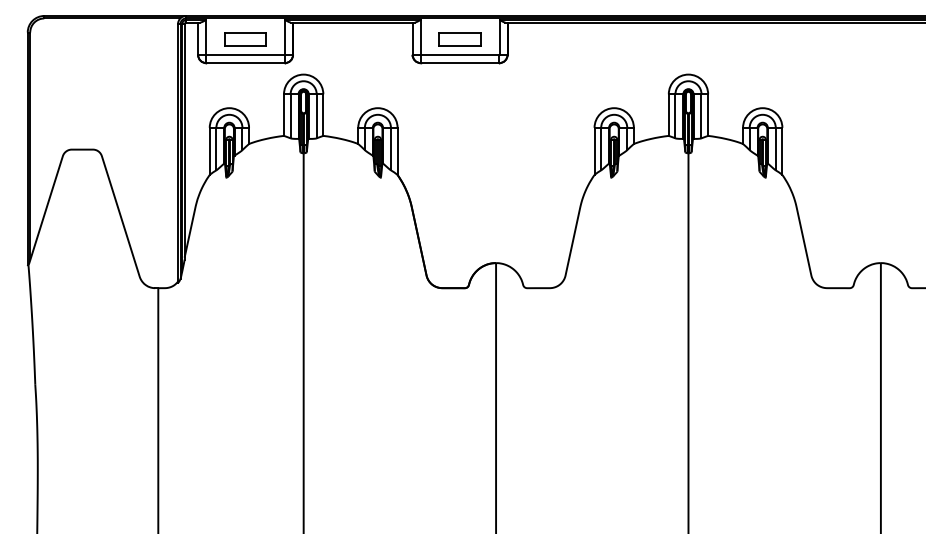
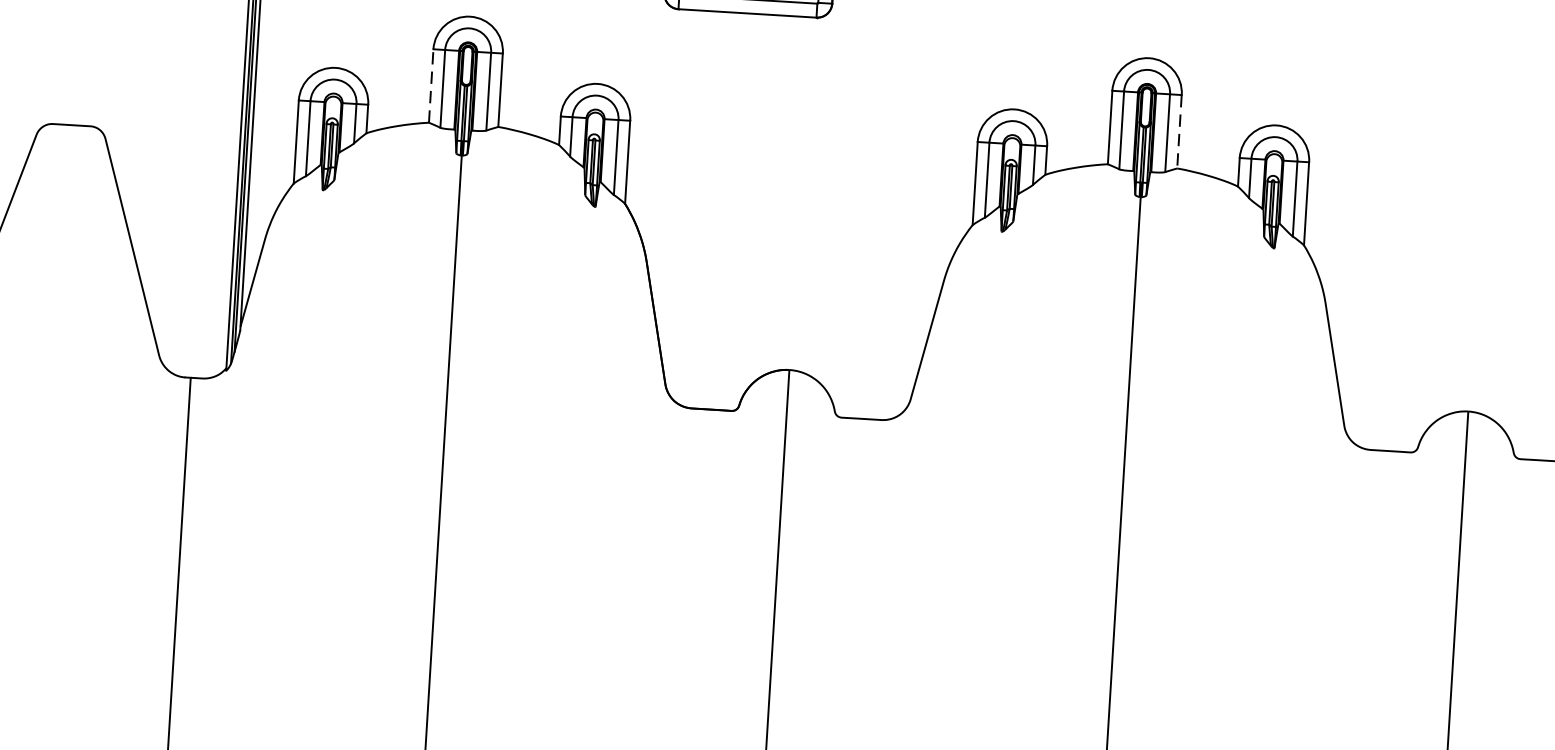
line: (284, 115) -> (432, 86), solid -> dashed
line: (708, 115) -> (1180, 132), solid -> dashed

